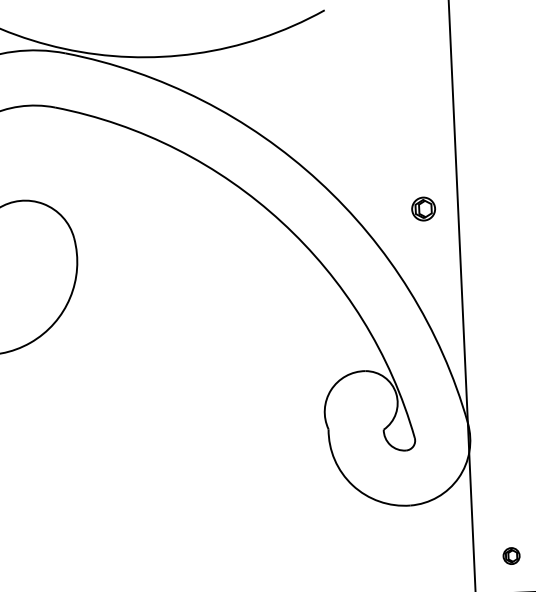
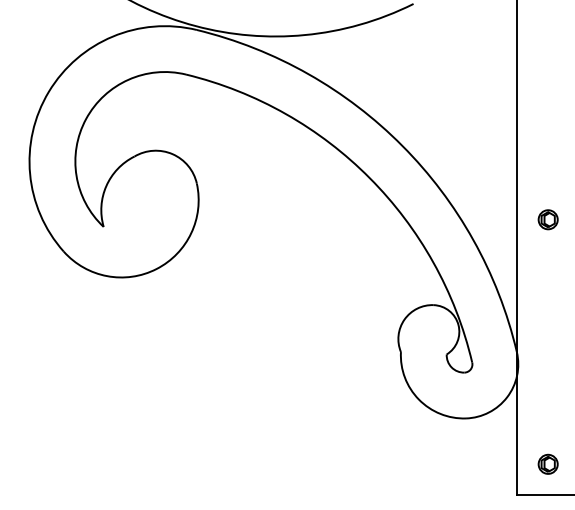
part: (422, 208) -> (547, 219), moved
part: (510, 555) -> (547, 463), size x1.43

